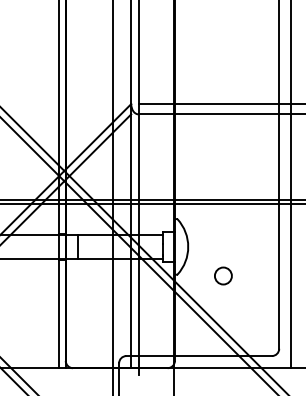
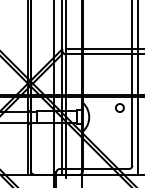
circle: (222, 274) -> (119, 107), moved

